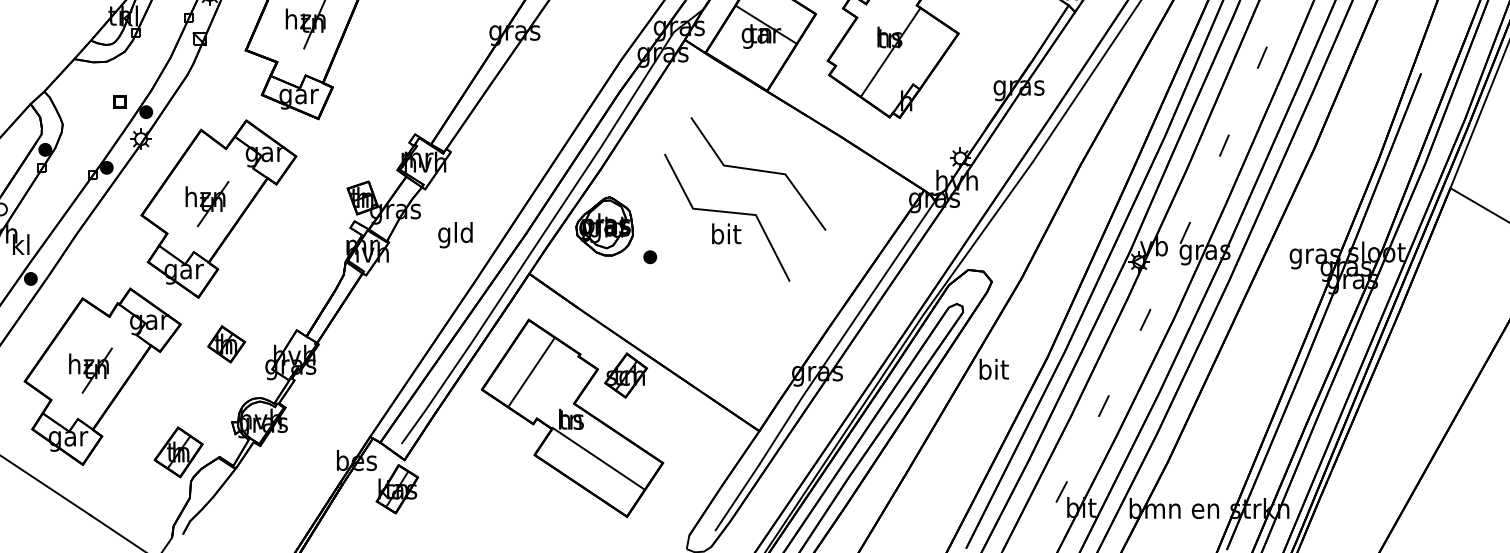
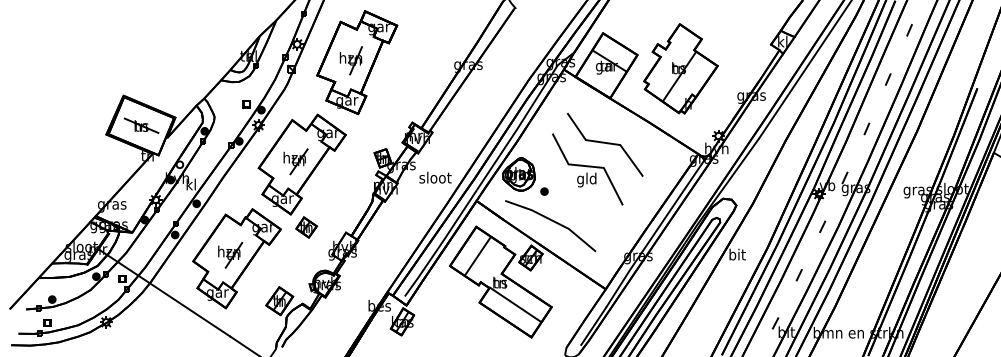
text: (456, 233) -> (435, 178), gld -> sloot
text: (725, 235) -> (586, 179), bit -> gld
line: (666, 312) -> (553, 222), added
part: (226, 344) -> (306, 227), moved

